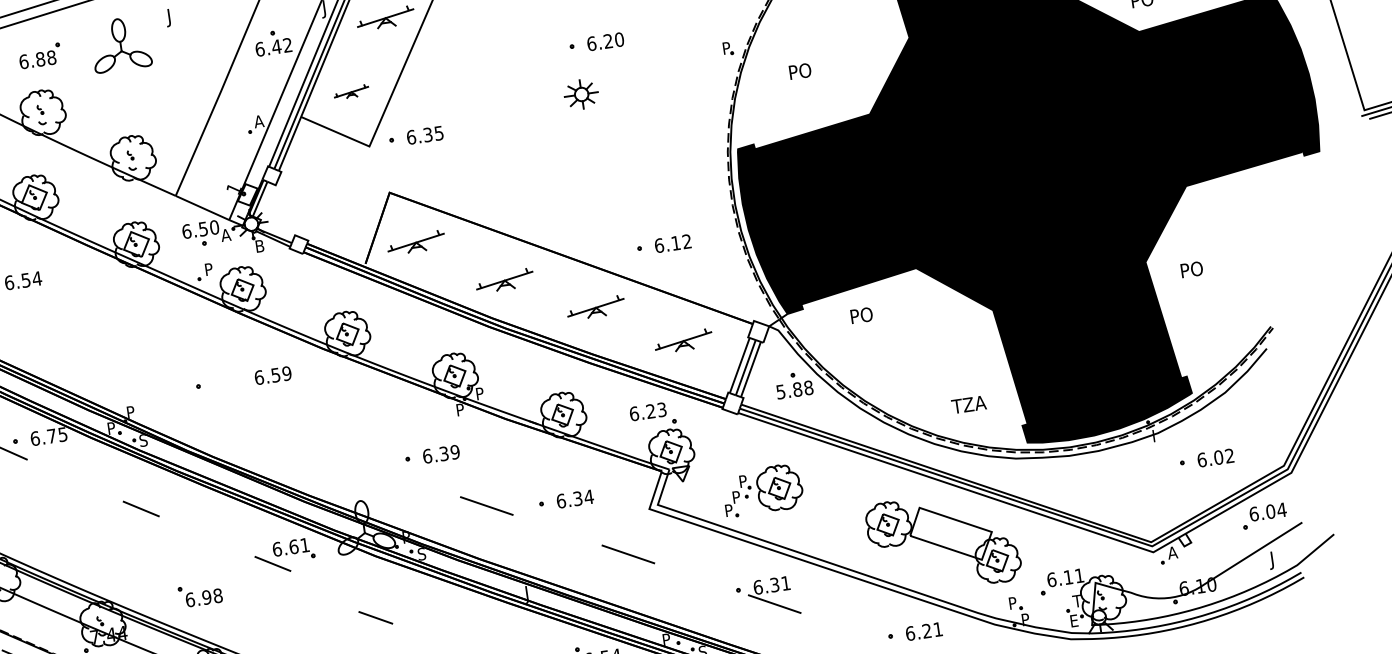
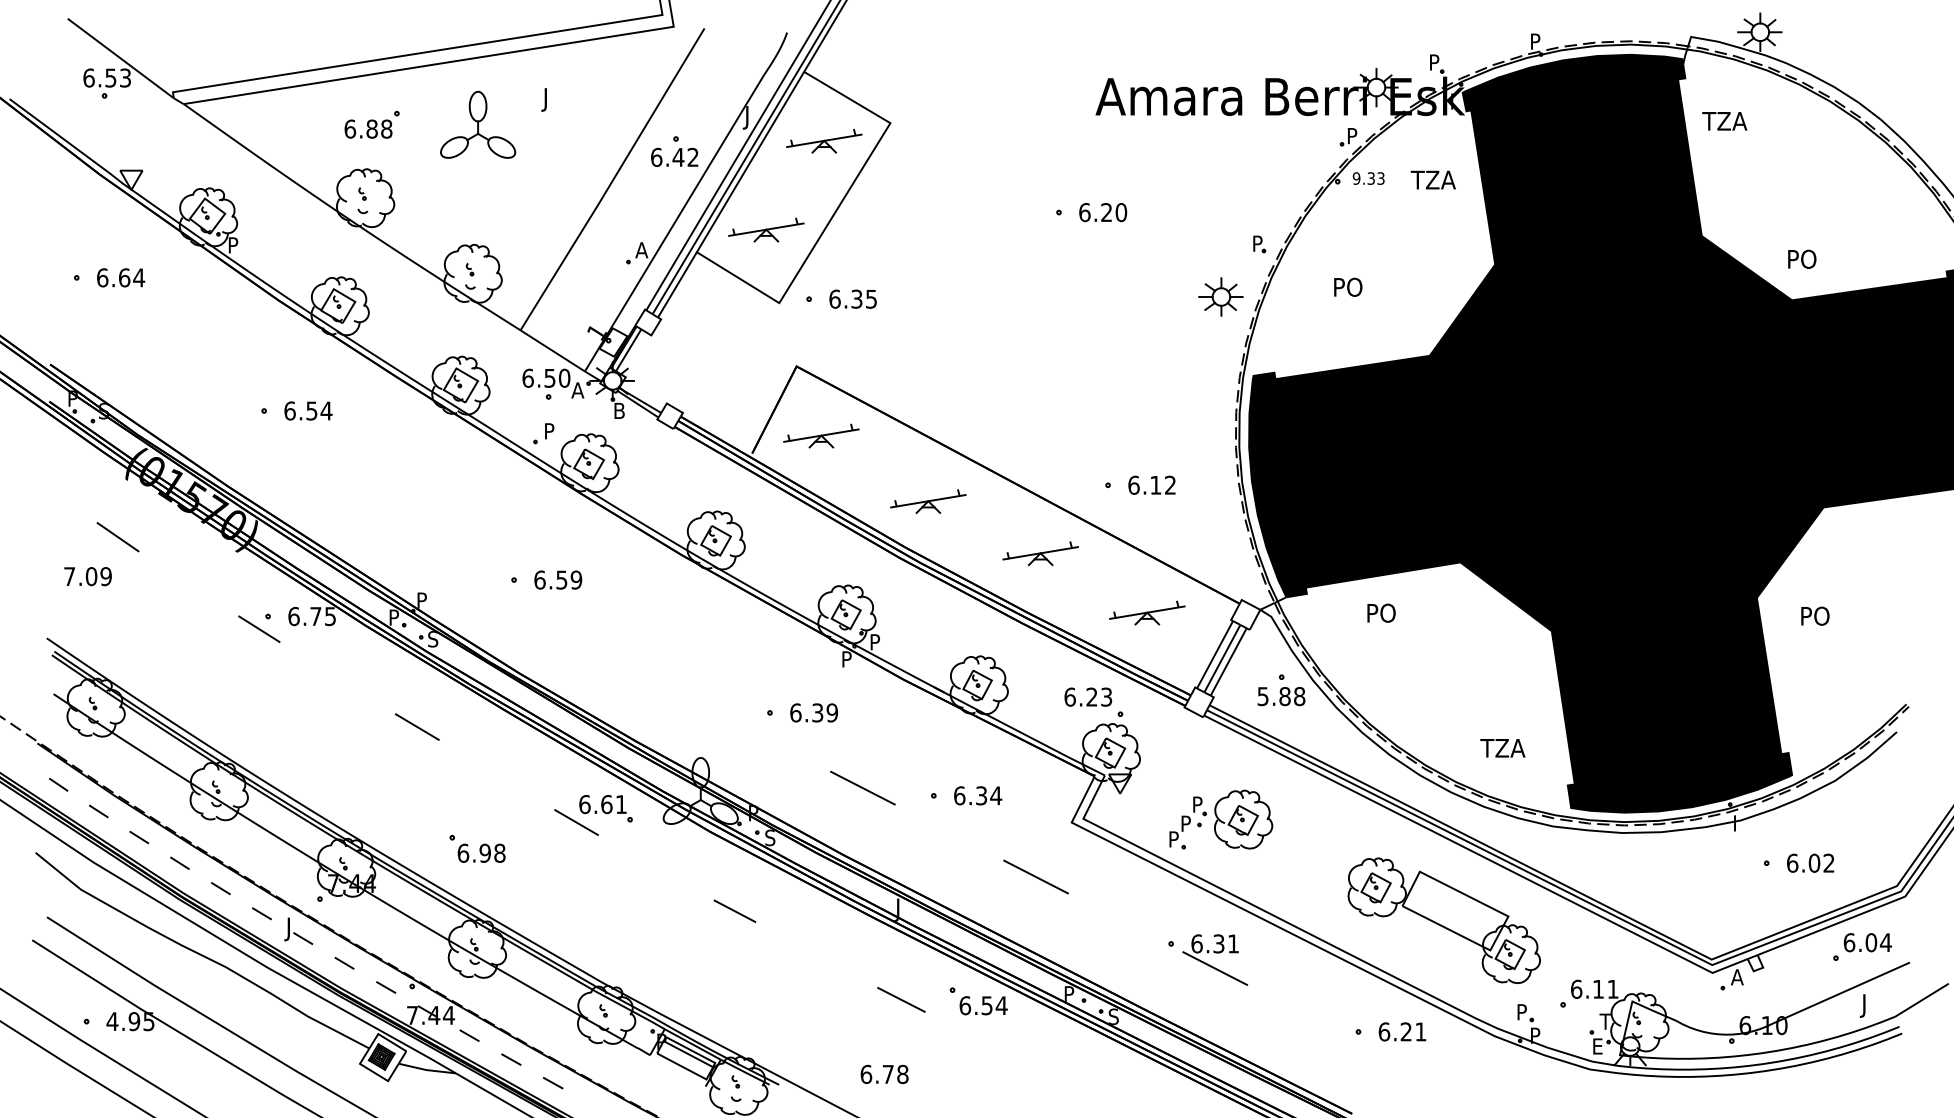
part: (351, 91) -> (766, 229), size x1.67
part: (580, 94) -> (1220, 296), moved
text: (273, 375) -> (558, 579), moved
line: (375, 617) -> (734, 910), moved

